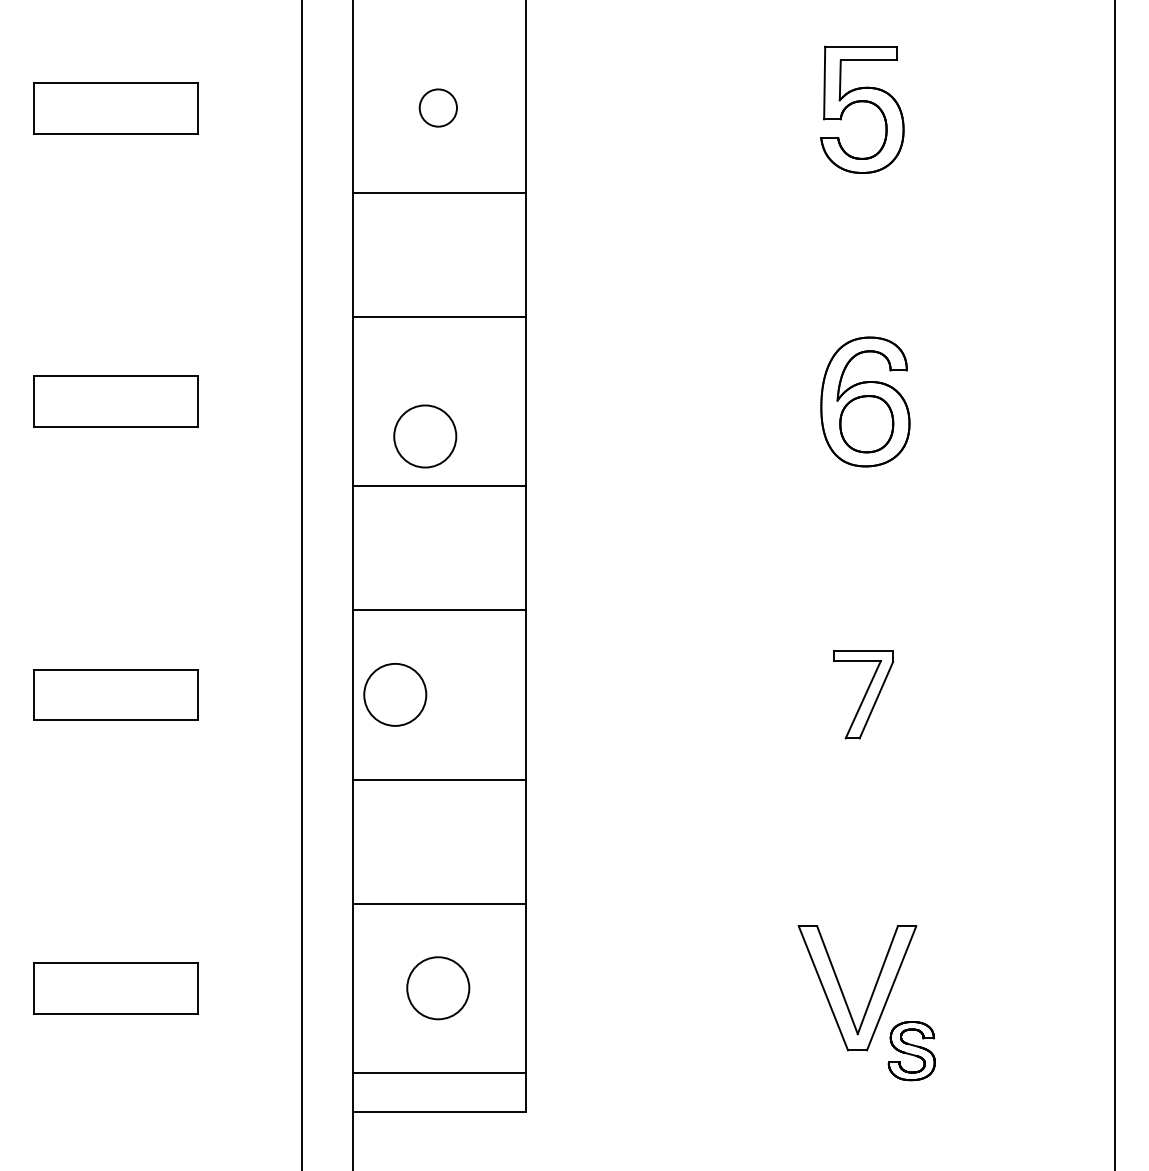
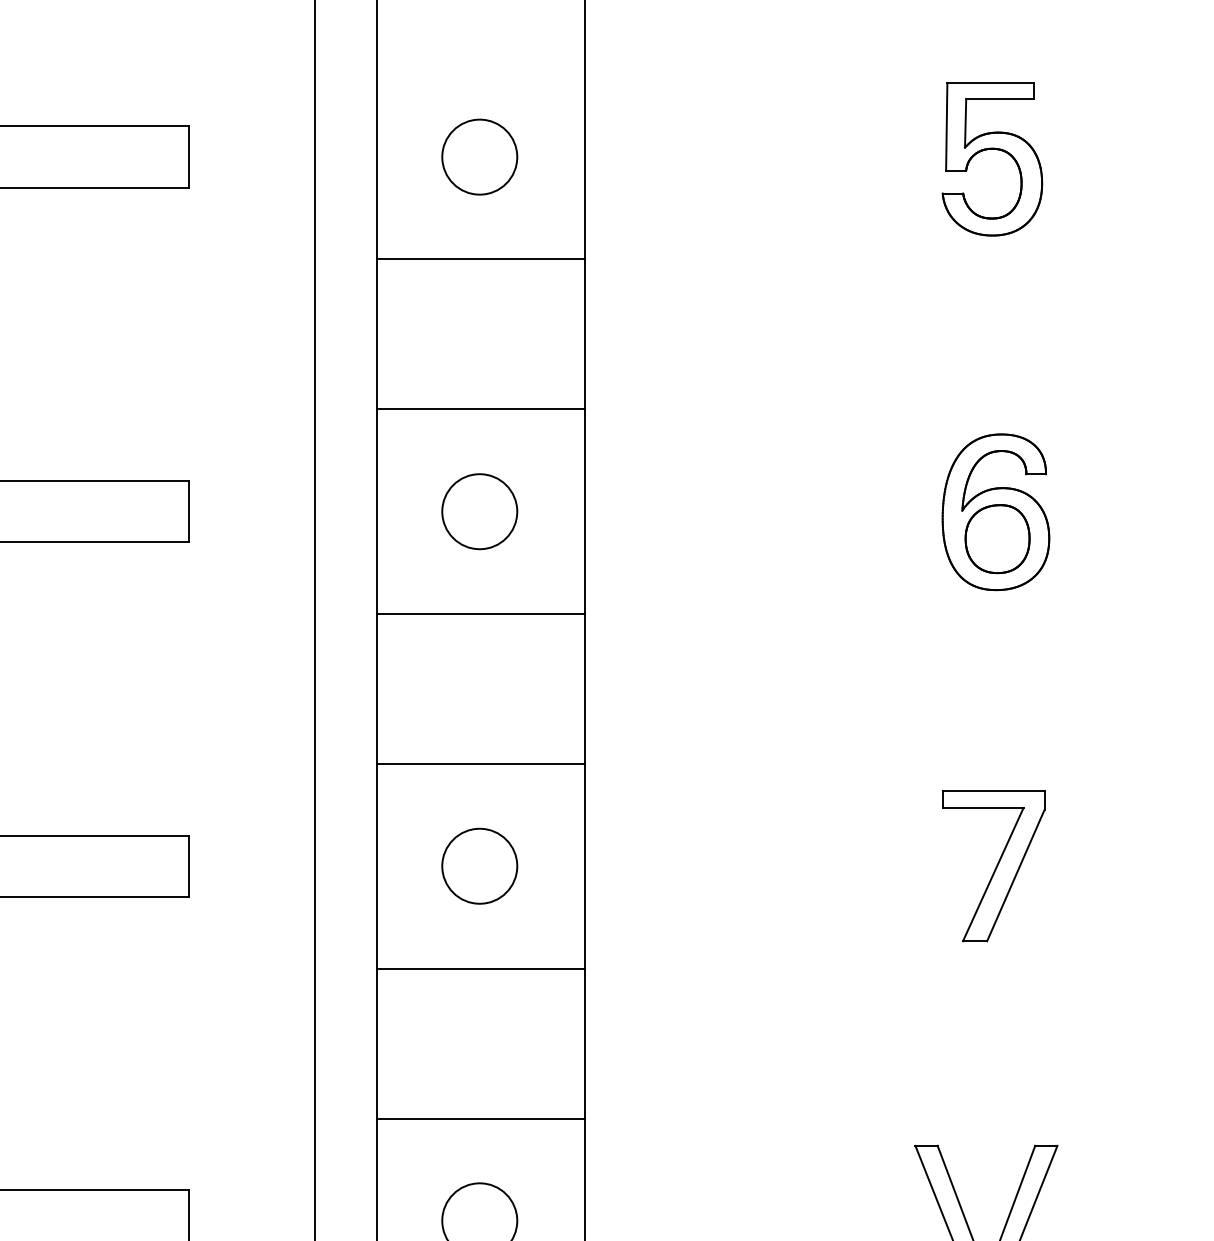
circle: (438, 107) -> (480, 156), size x1.67
circle: (425, 436) -> (480, 511), moved
circle: (395, 694) -> (480, 865), moved
part: (863, 694) -> (993, 865), size x1.43

